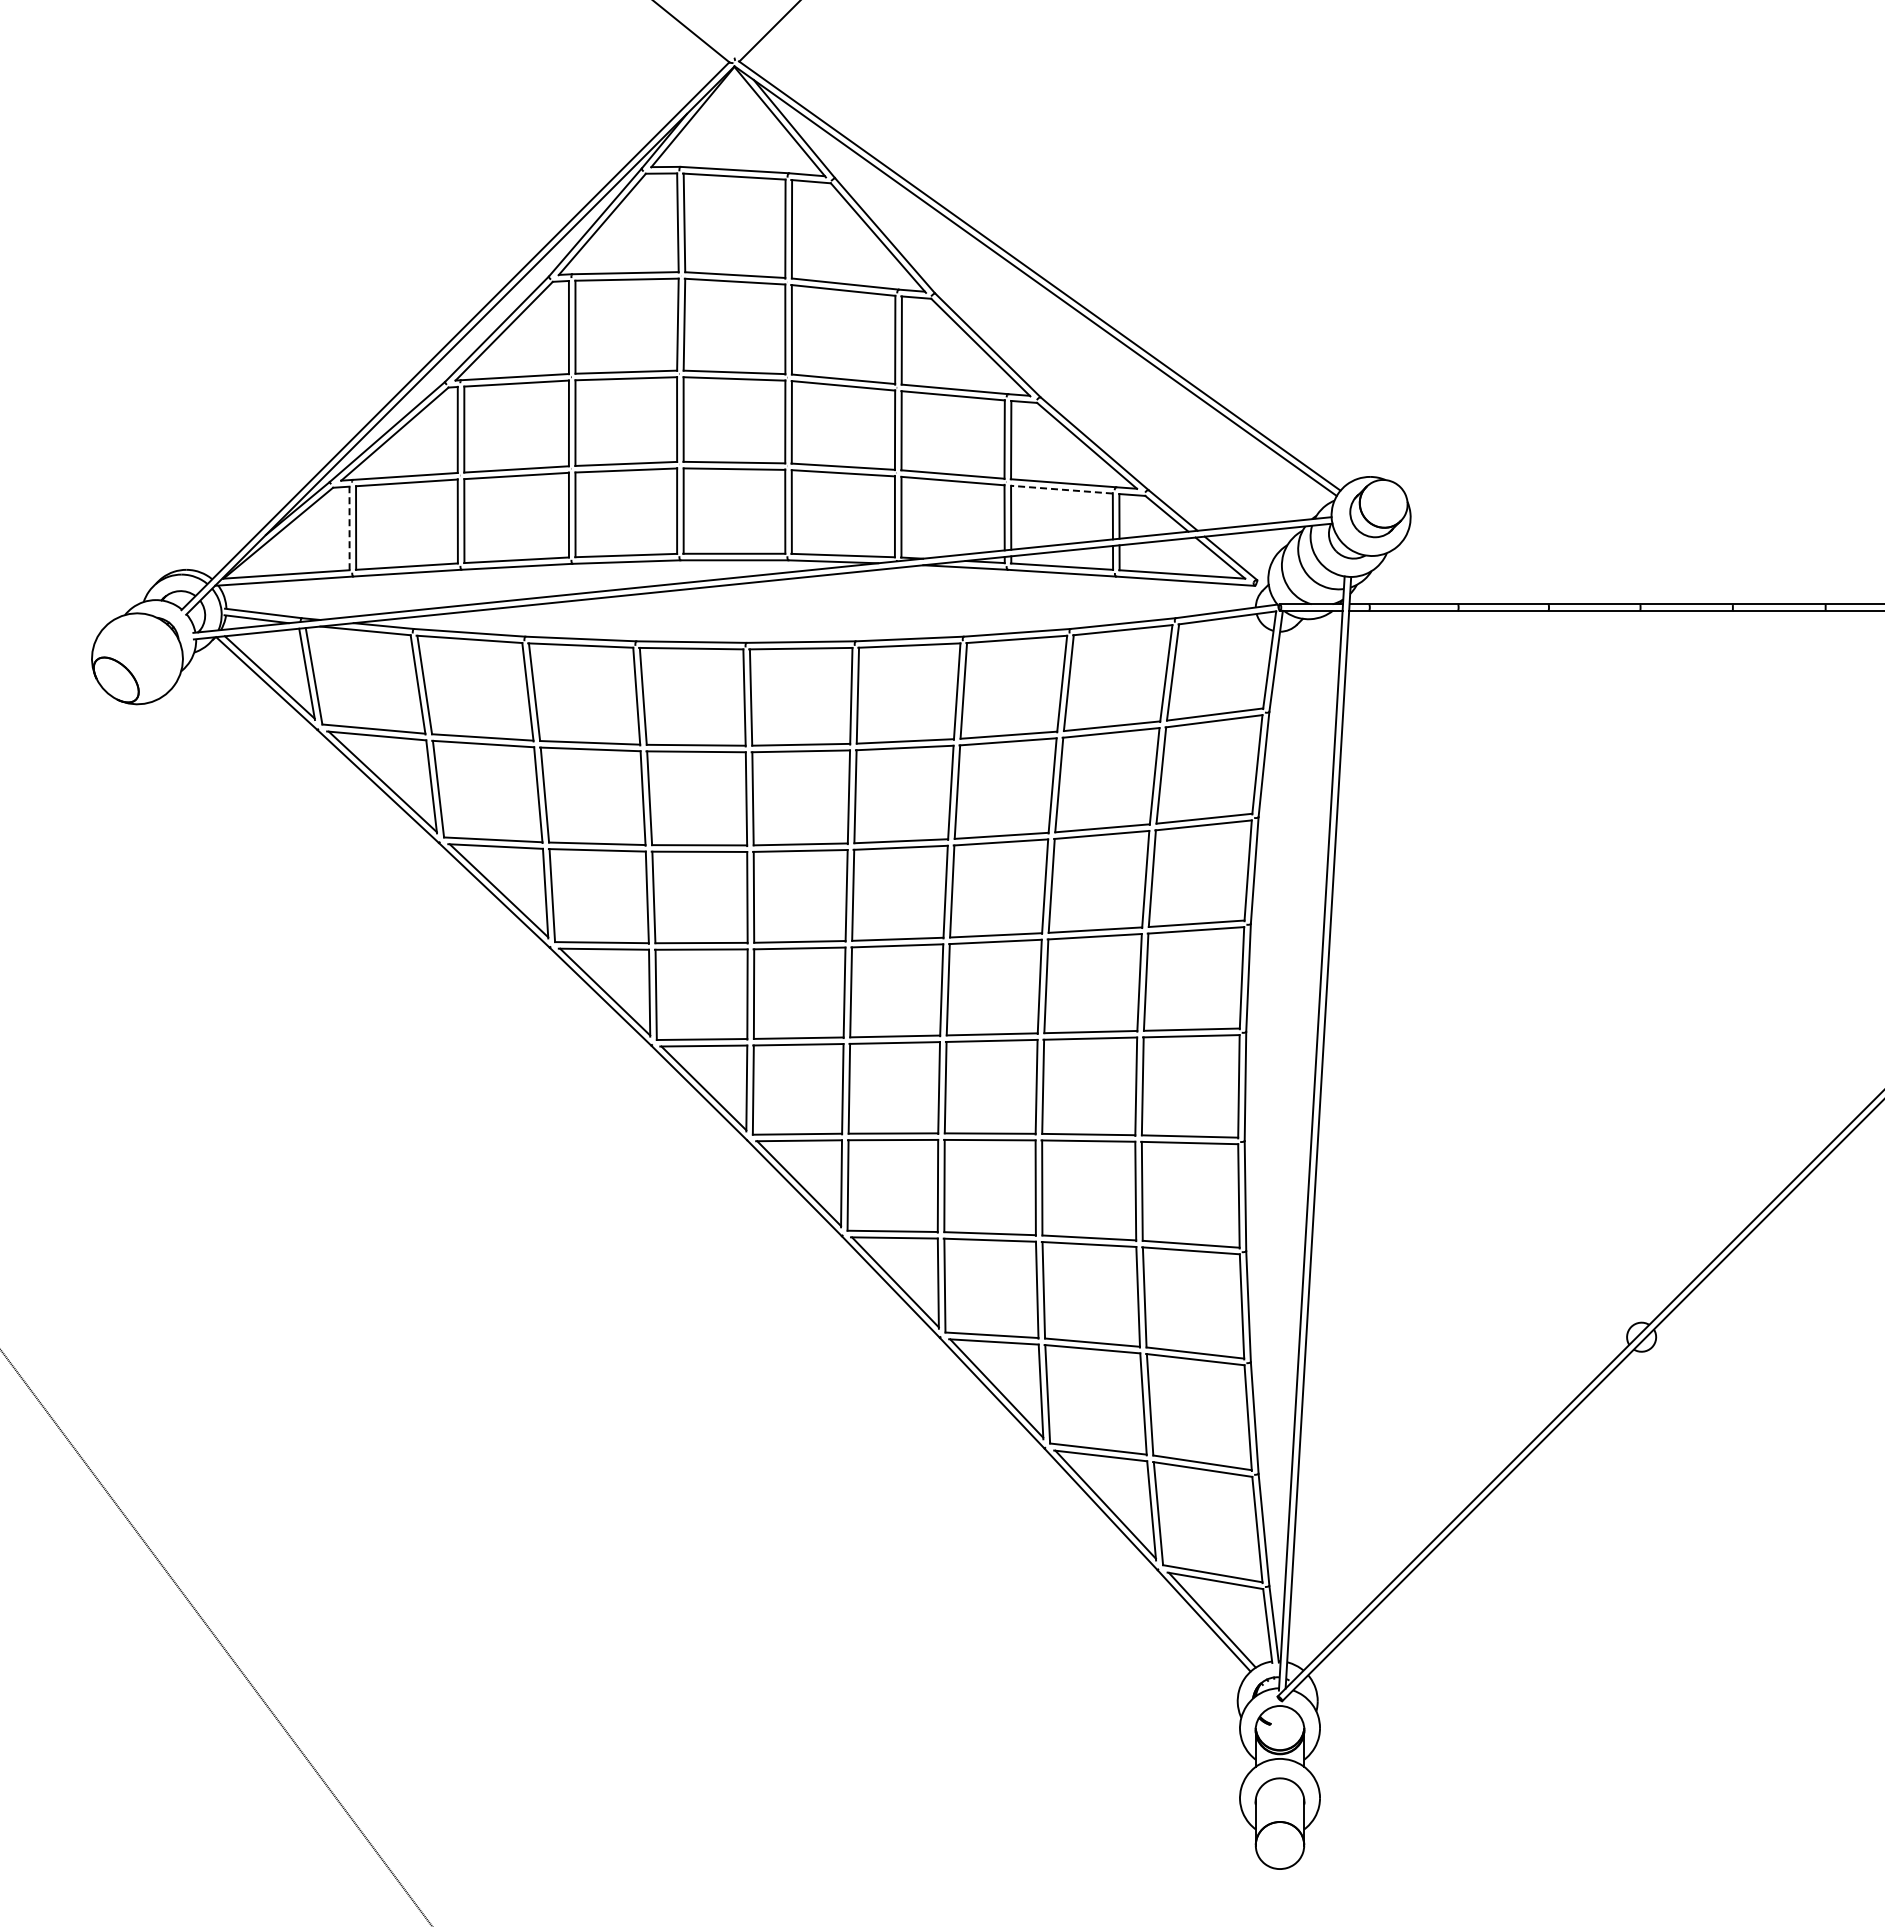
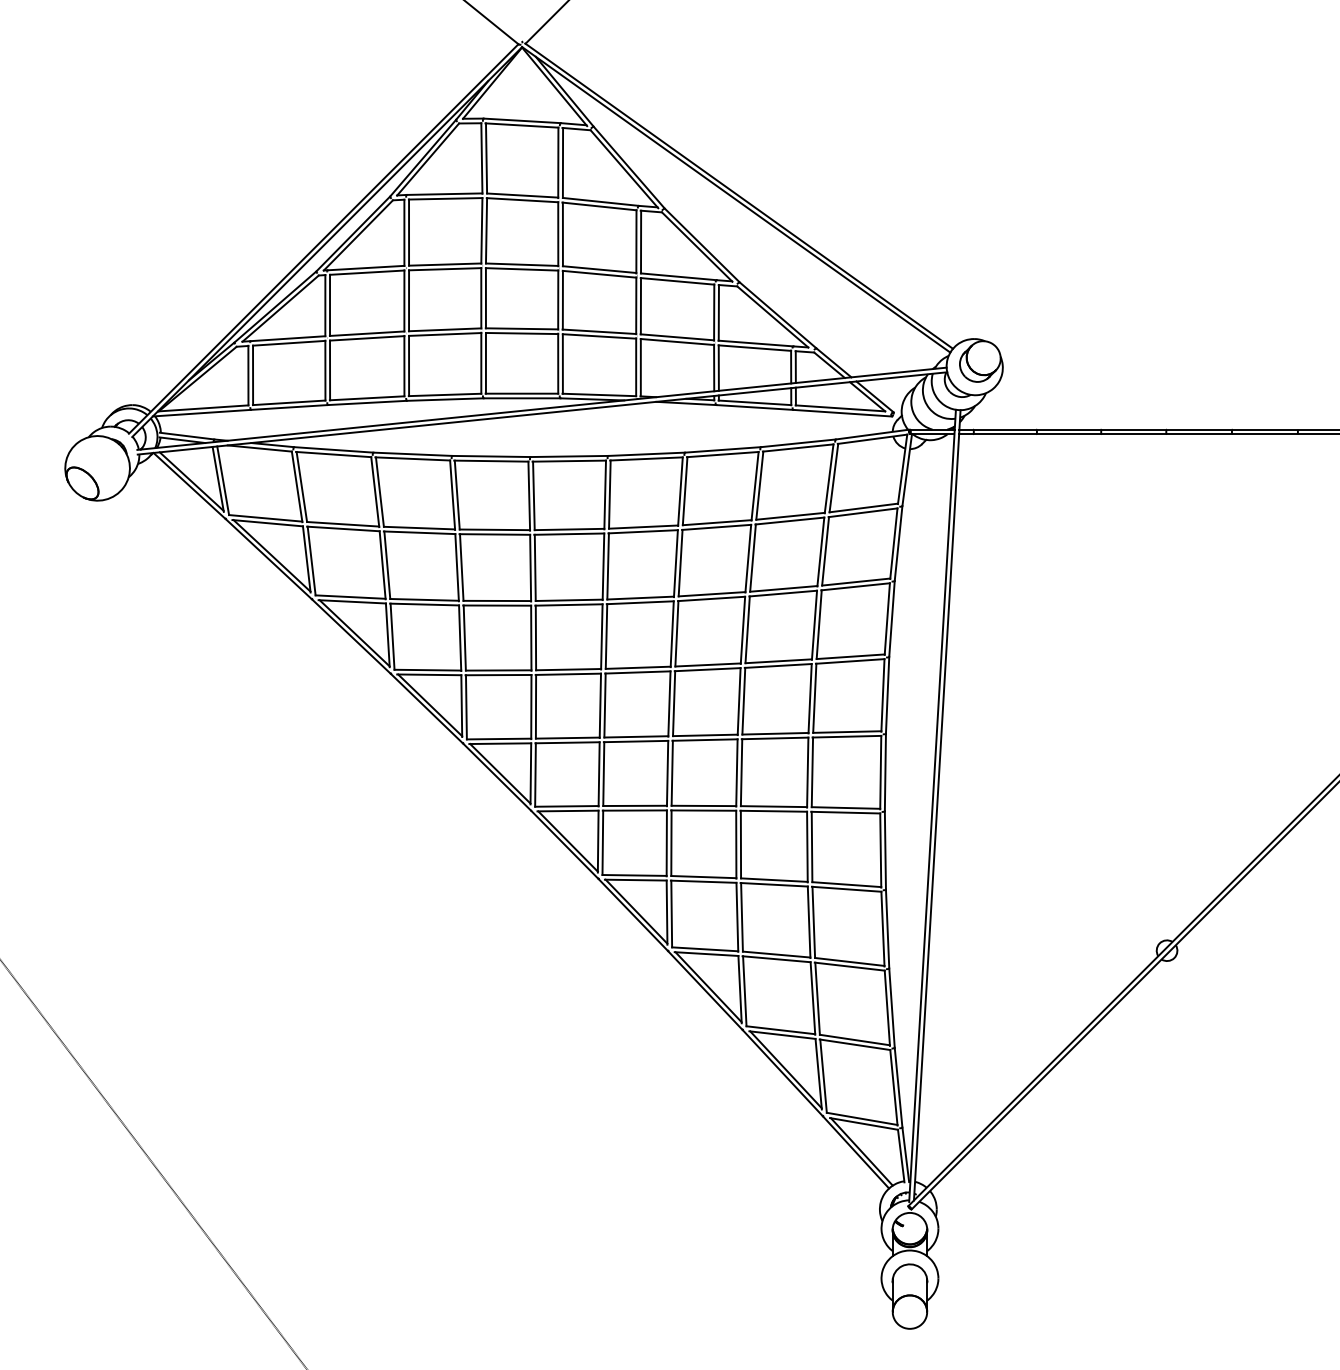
line: (1061, 489) -> (754, 347), dashed -> solid
line: (349, 528) -> (248, 375), dashed -> solid

